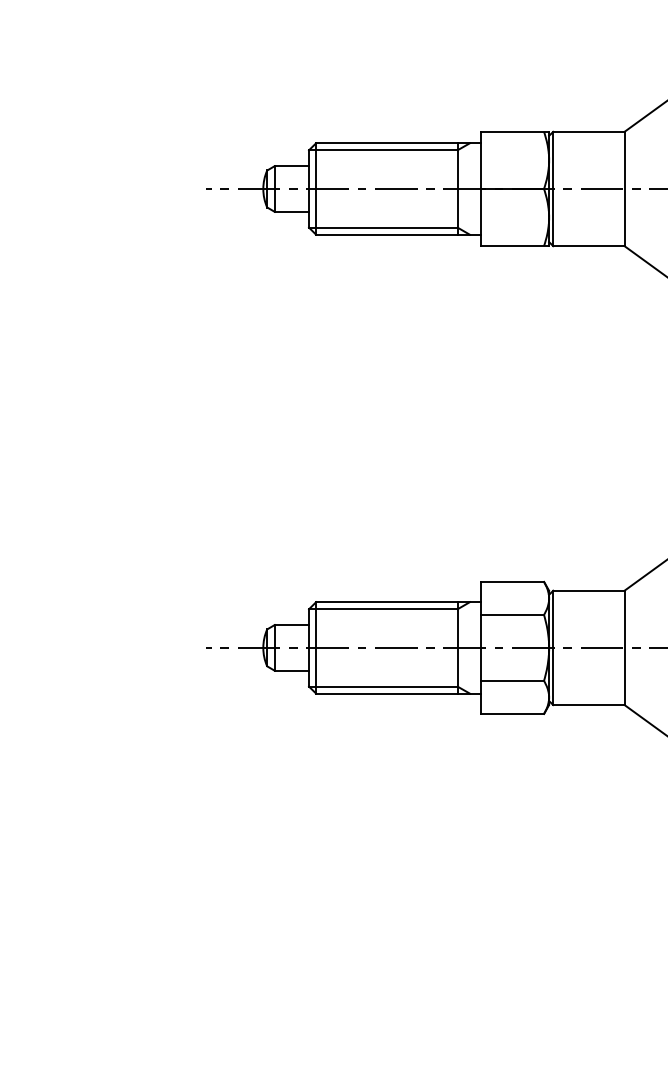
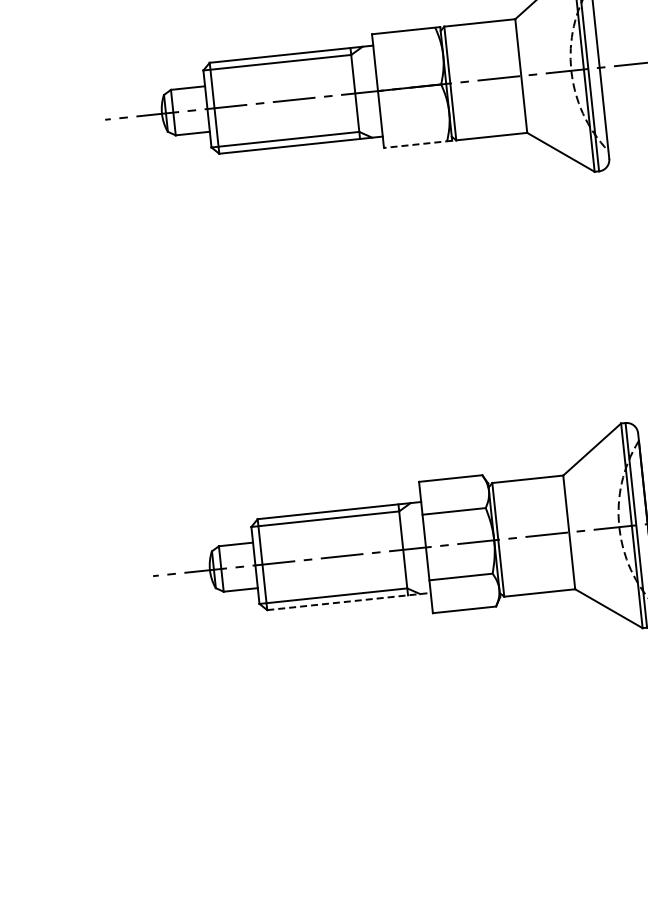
line: (514, 246) -> (417, 144), solid -> dashed
line: (398, 693) -> (349, 601), solid -> dashed

